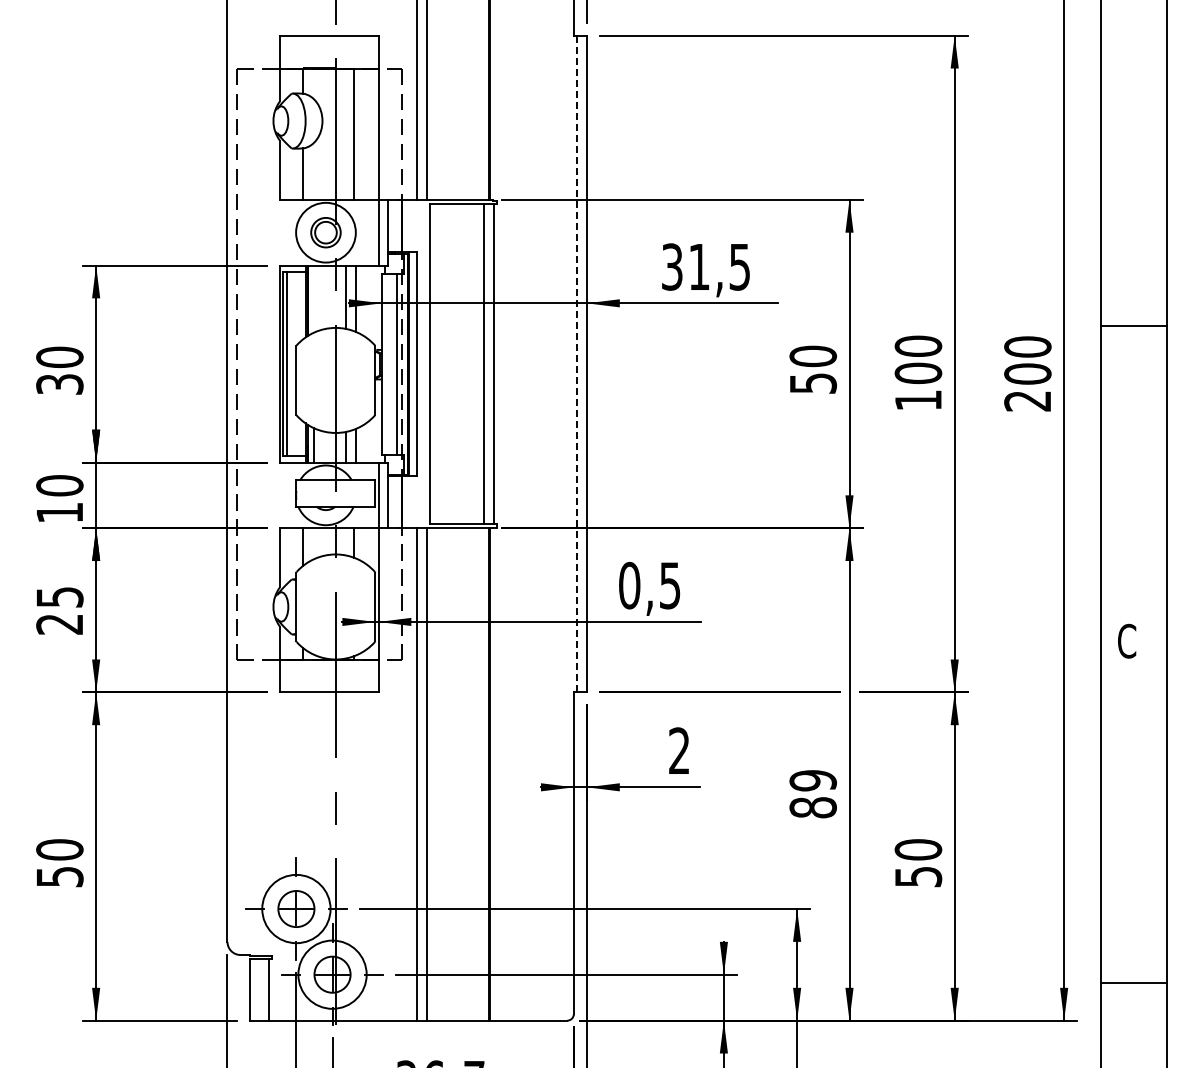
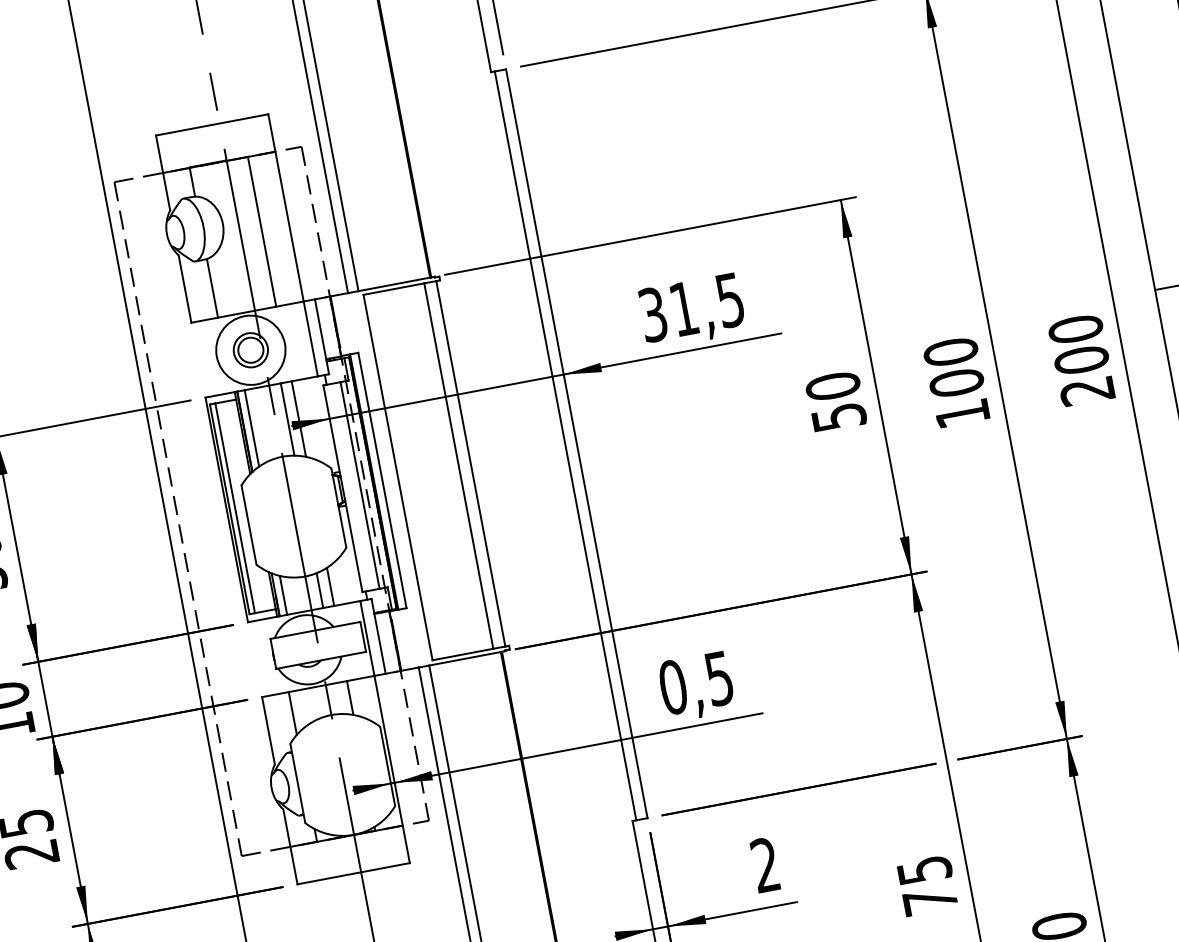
line: (314, 298) -> (251, 427), added
line: (577, 363) -> (565, 445), dashed -> solid
text: (812, 794) -> (926, 886), 89 -> 75

